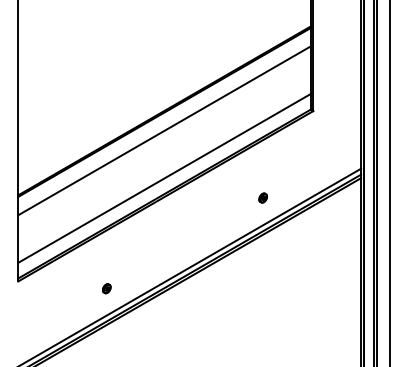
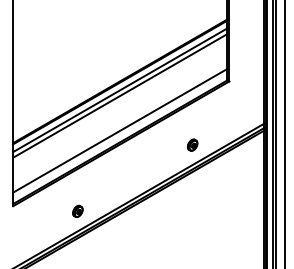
line: (164, 122) -> (120, 89), added
part: (262, 197) -> (192, 144), size x1.67
part: (106, 288) -> (77, 211), size x1.67

